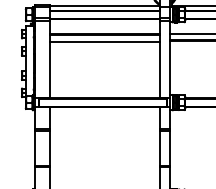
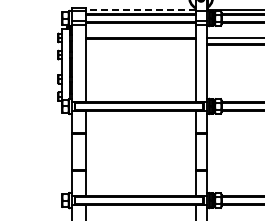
line: (104, 5) -> (140, 9), solid -> dashed
line: (104, 41) -> (140, 45), removed

